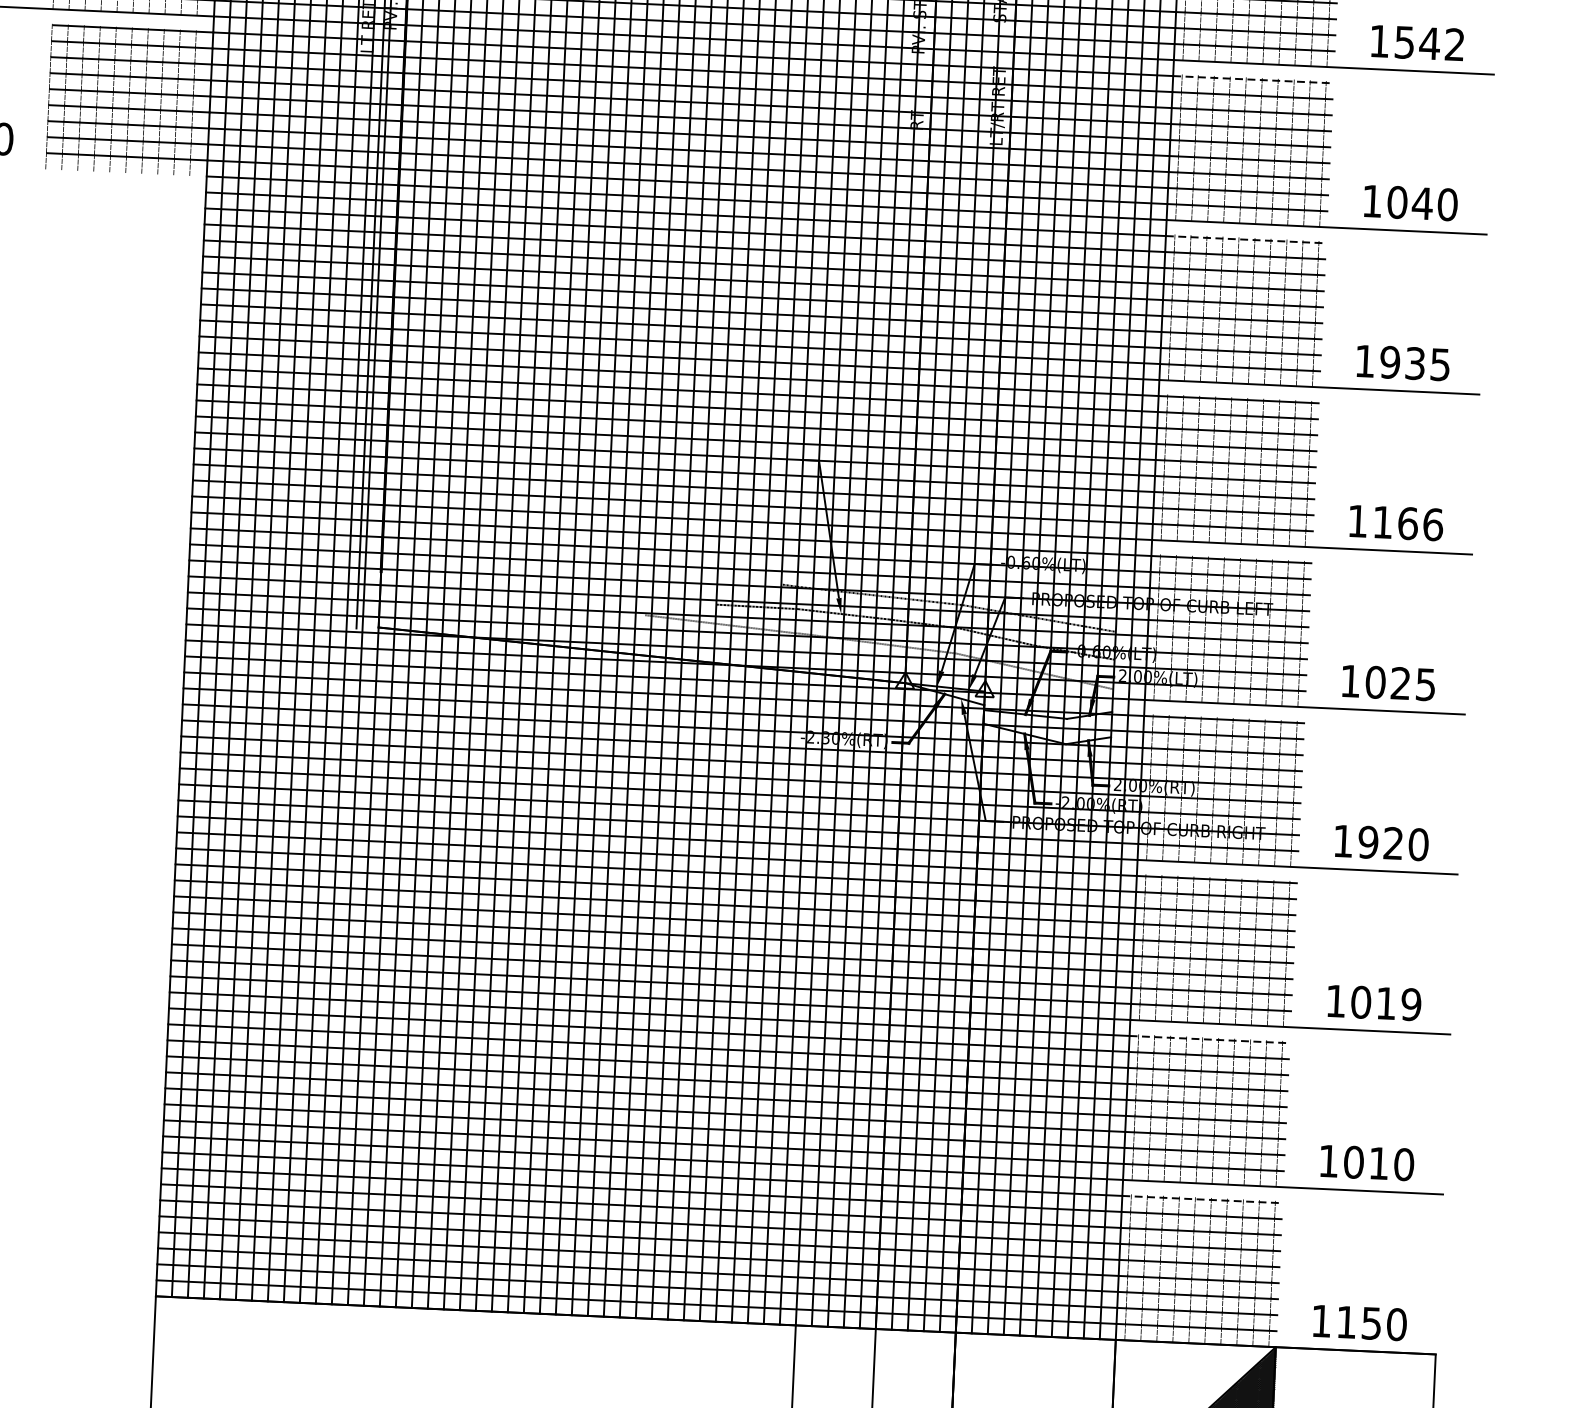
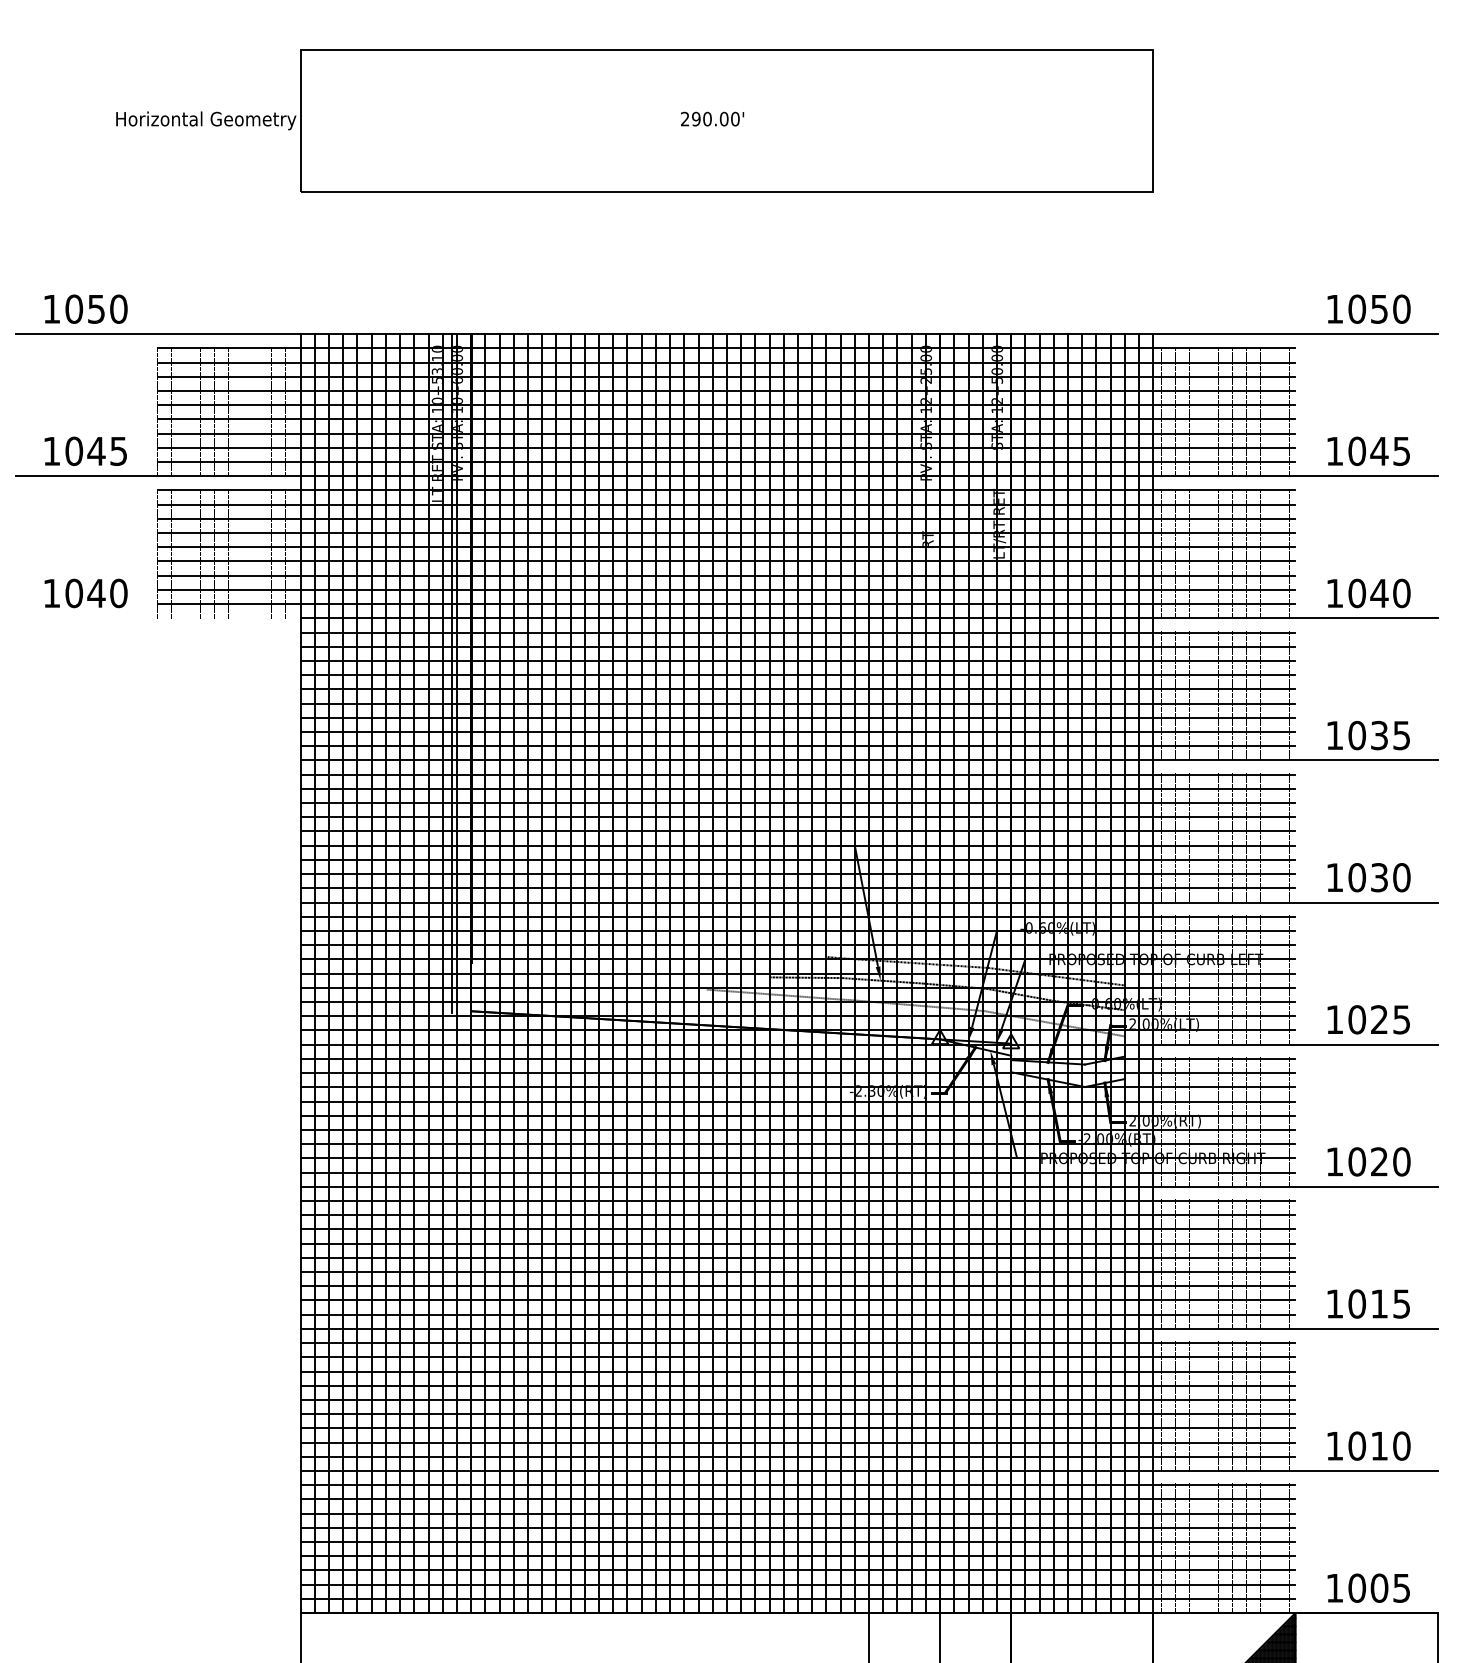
text: (1428, 43) -> (1378, 451), 1542 -> 1045
line: (1253, 79) -> (1224, 490), dashed -> solid
line: (1246, 239) -> (1224, 632), dashed -> solid
text: (1390, 362) -> (1357, 735), 1935 -> 1035
text: (1408, 523) -> (1379, 877), 1166 -> 1030
text: (1368, 841) -> (1357, 1161), 1920 -> 1020
text: (1411, 1004) -> (1401, 1303), 1019 -> 1015
line: (1209, 1040) -> (1224, 1343), dashed -> solid
line: (1202, 1199) -> (1224, 1485), dashed -> solid
text: (1371, 1322) -> (1379, 1587), 1150 -> 1005

